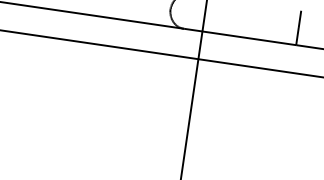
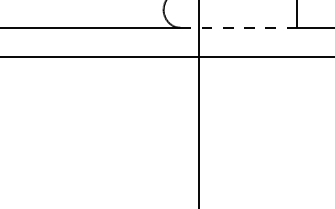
line: (240, 36) -> (239, 27), solid -> dashed

